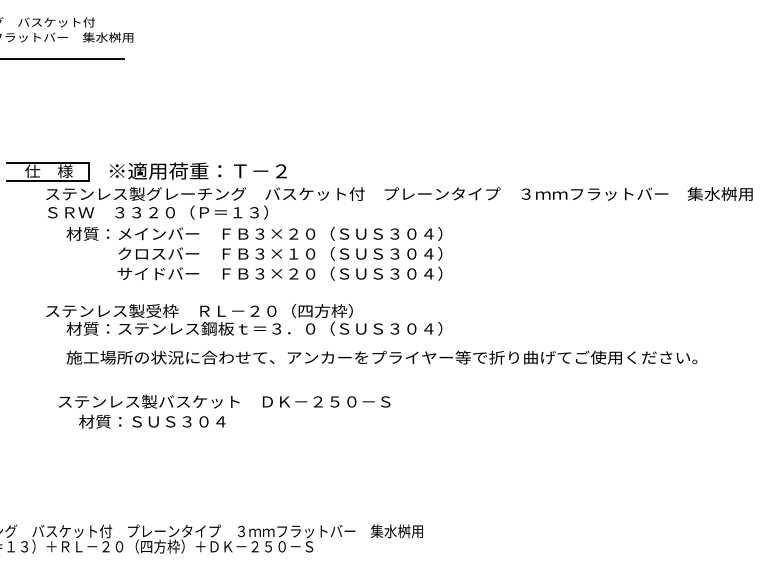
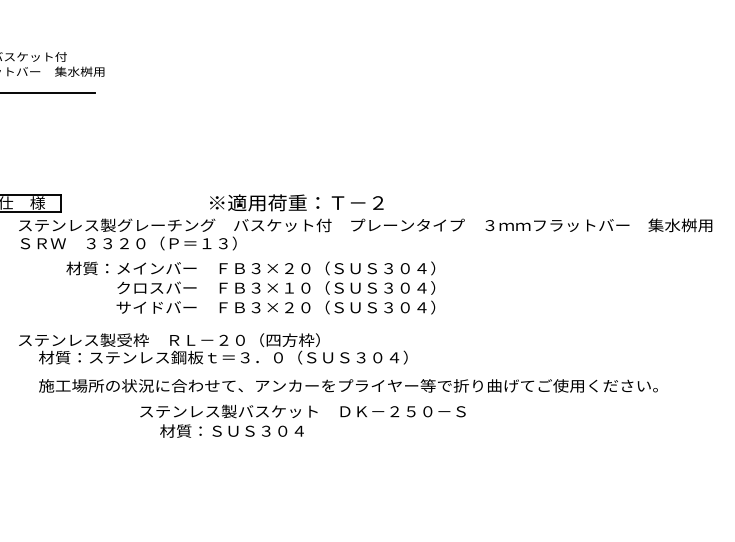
text: (198, 170) -> (296, 202), moved
text: (254, 253) -> (250, 287), moved
text: (224, 411) -> (302, 421), moved

